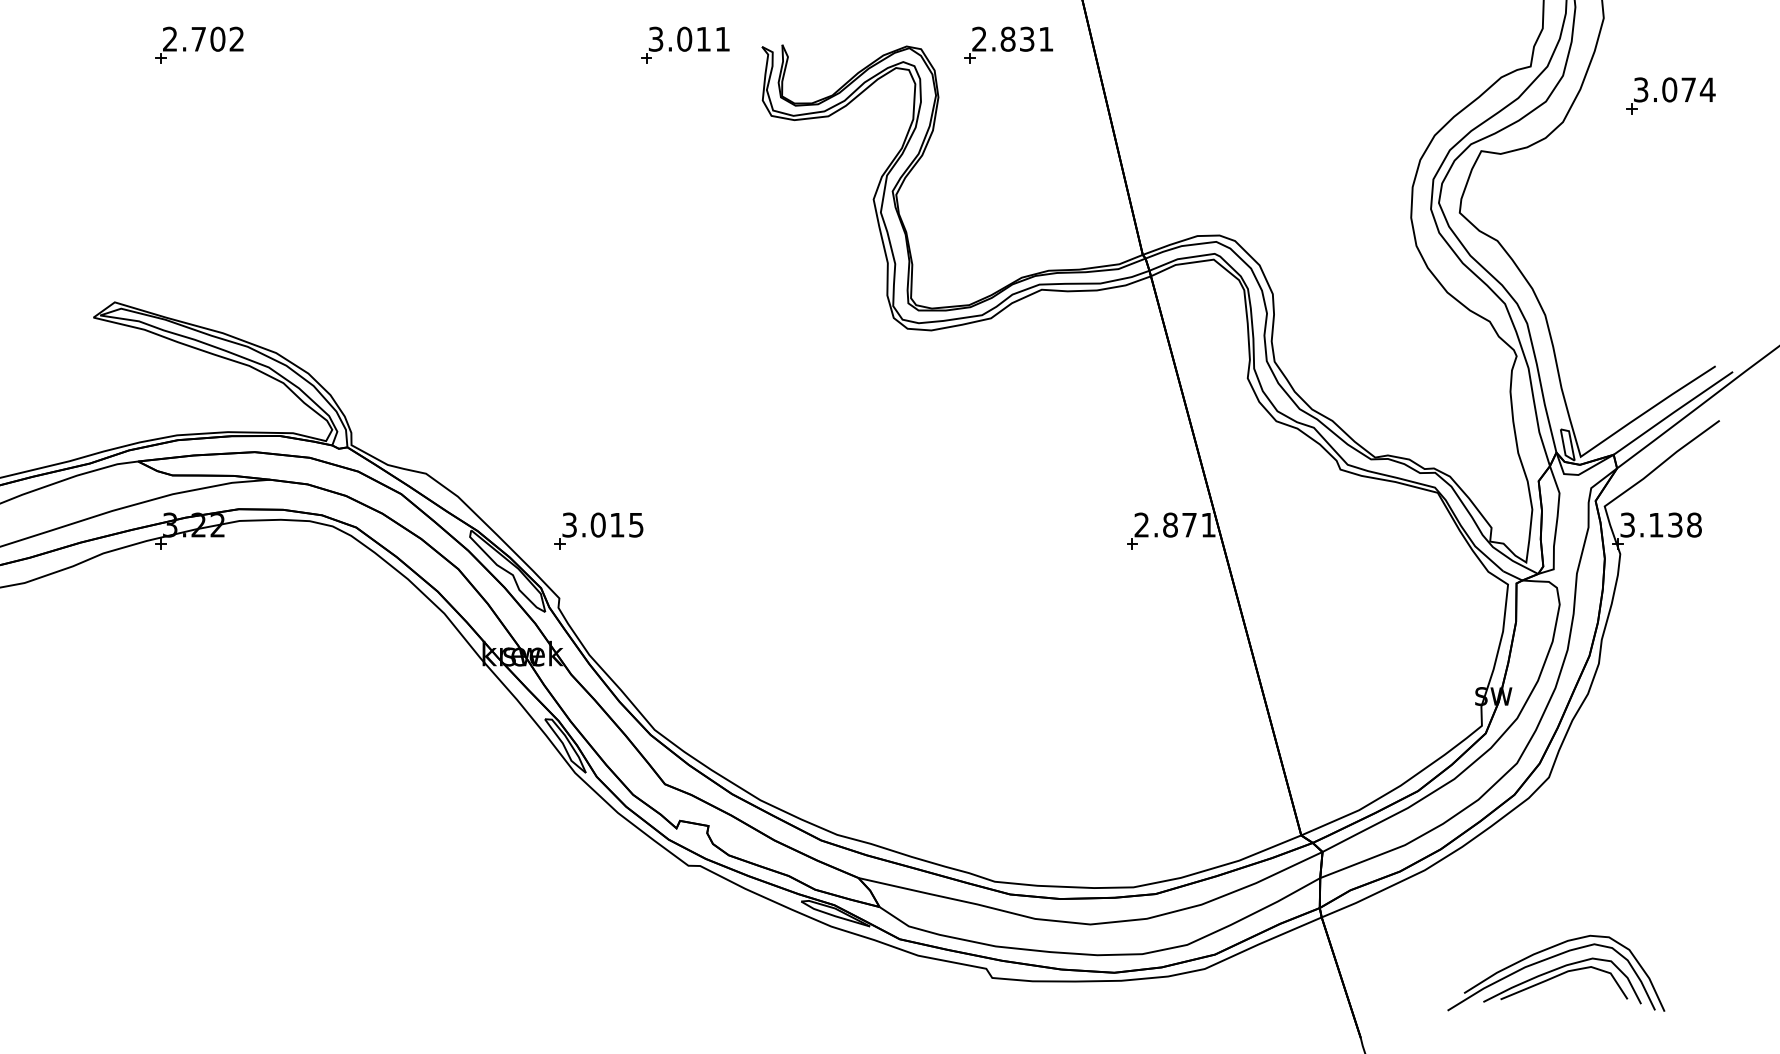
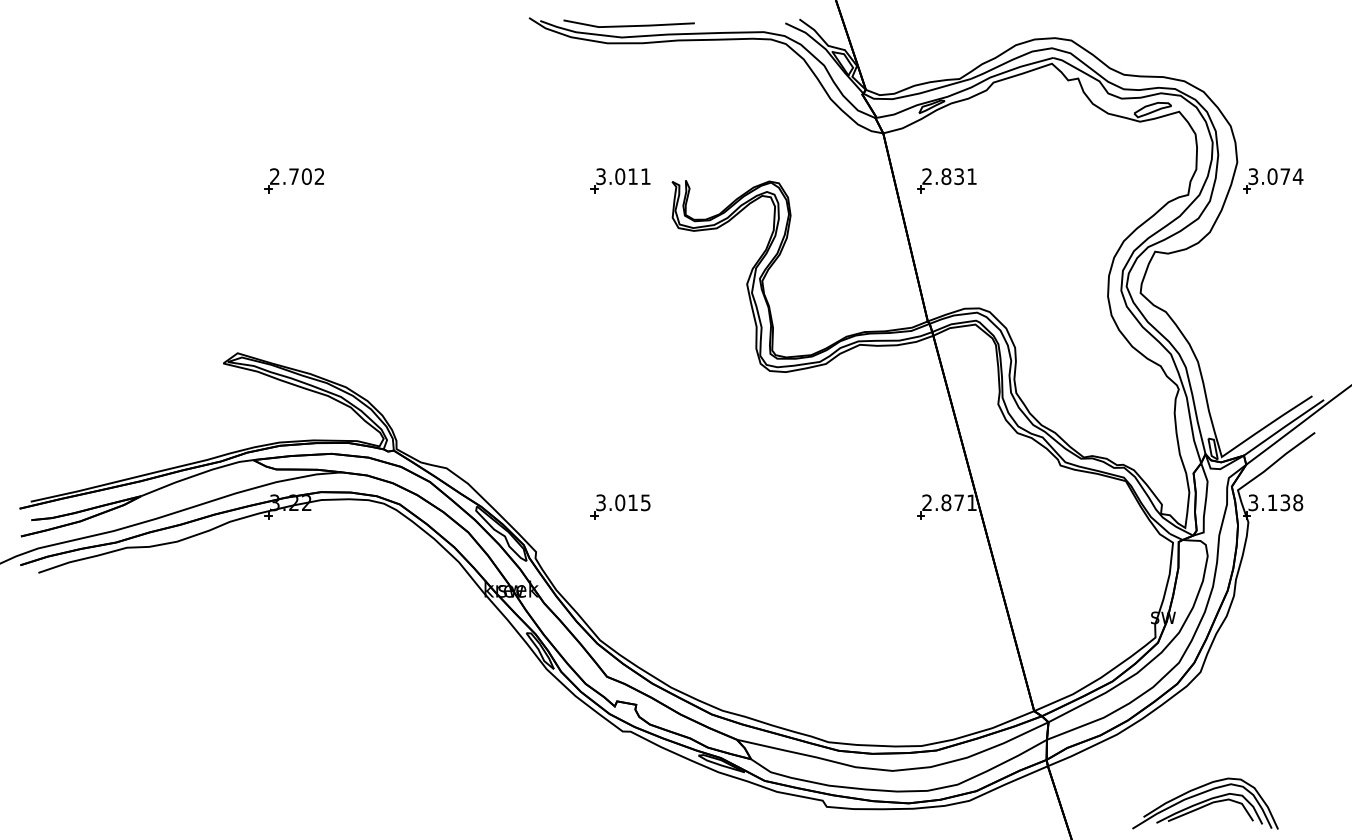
part: (1008, 45) -> (946, 180), moved
part: (1671, 95) -> (1273, 180), moved
part: (598, 530) -> (620, 506), moved

